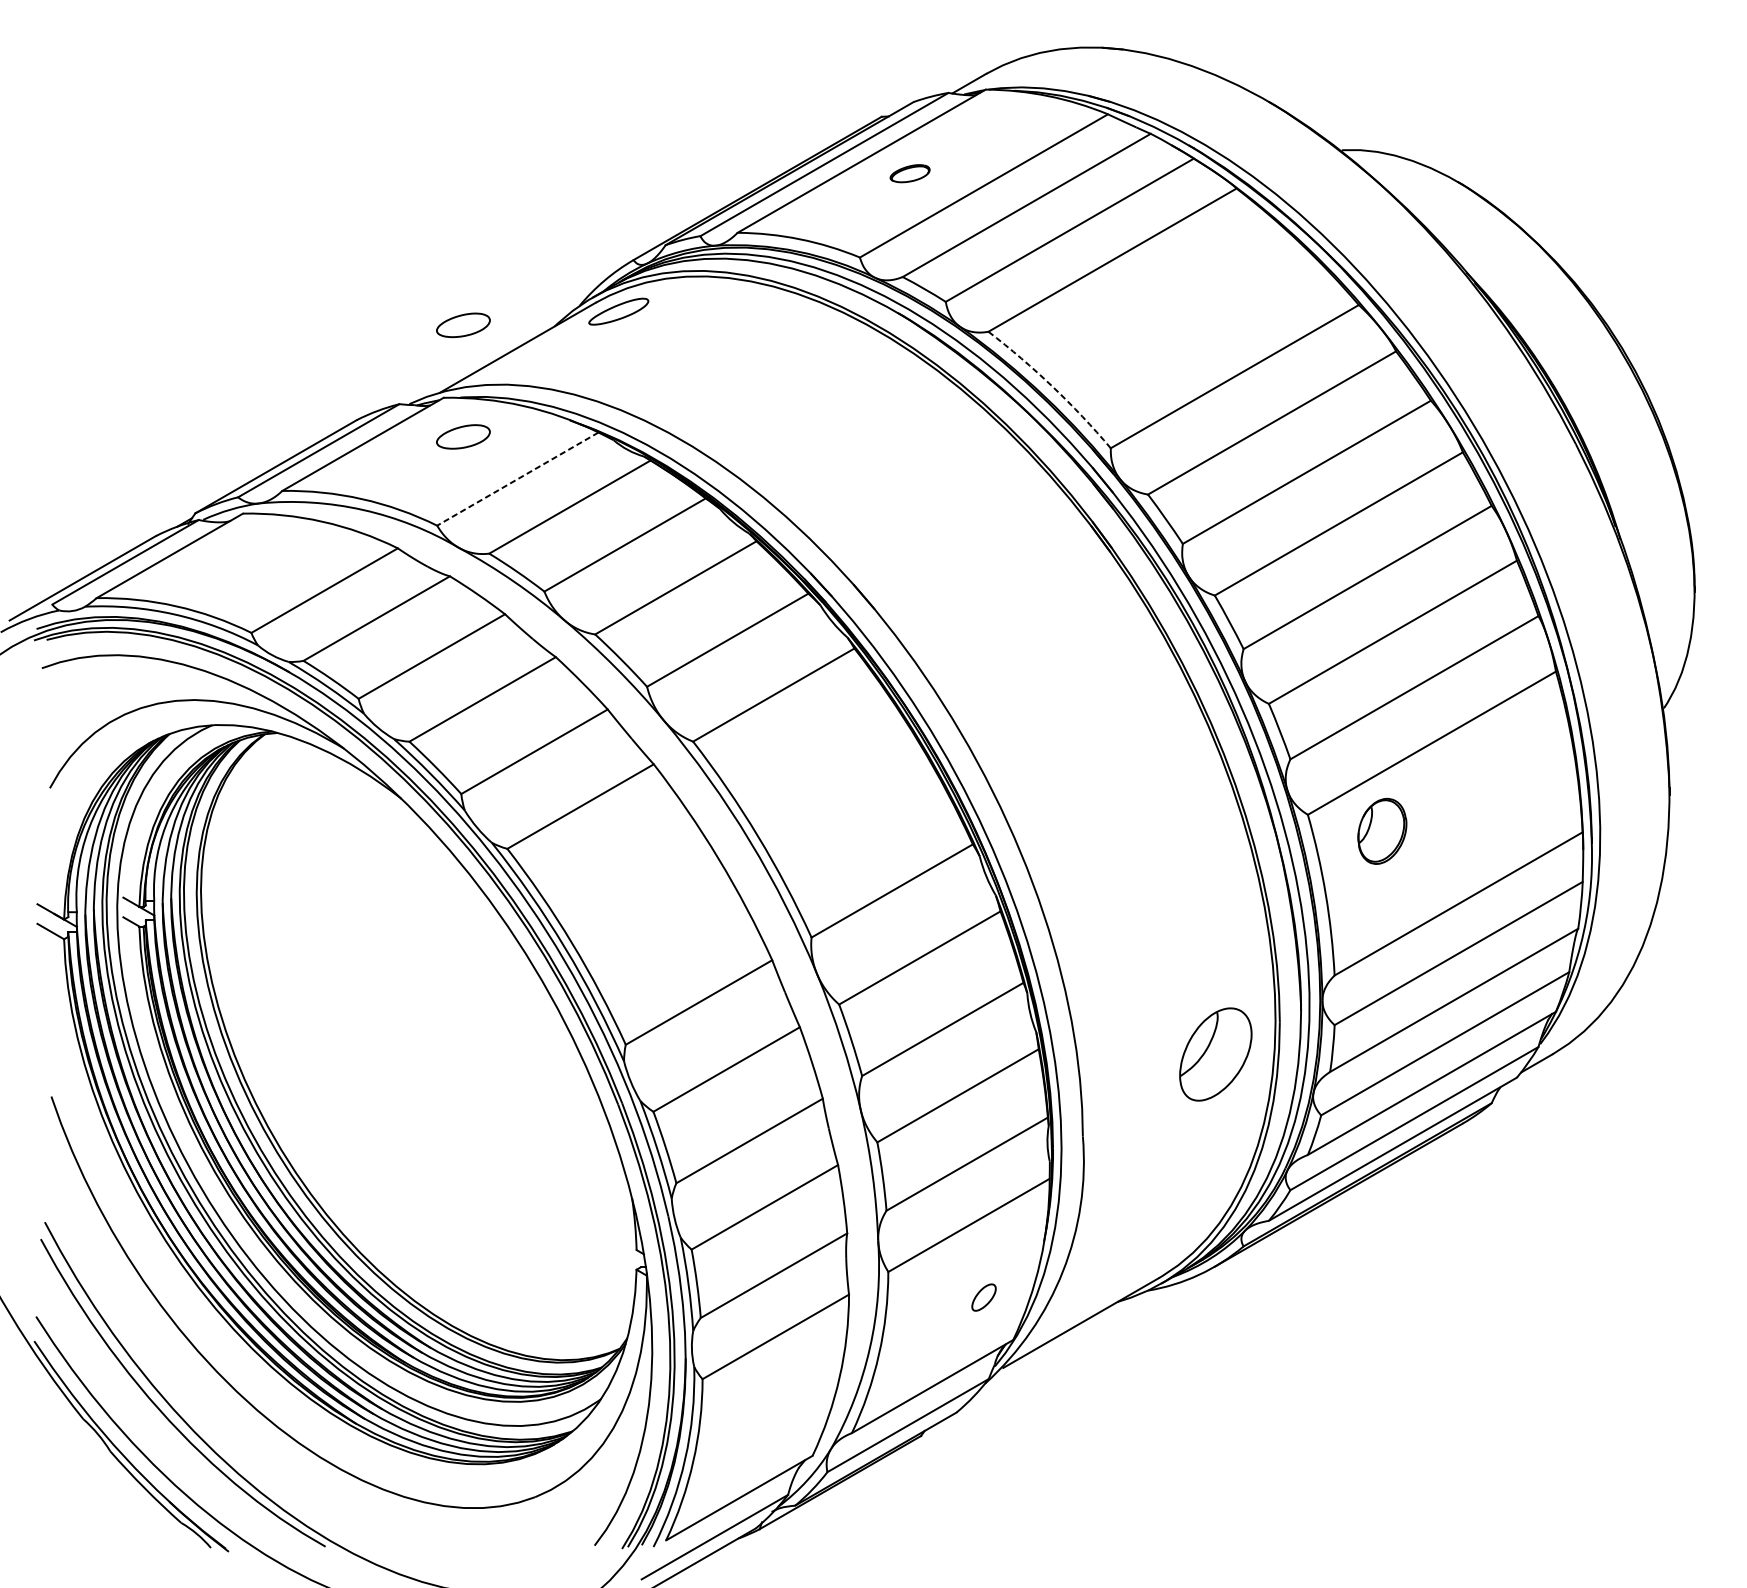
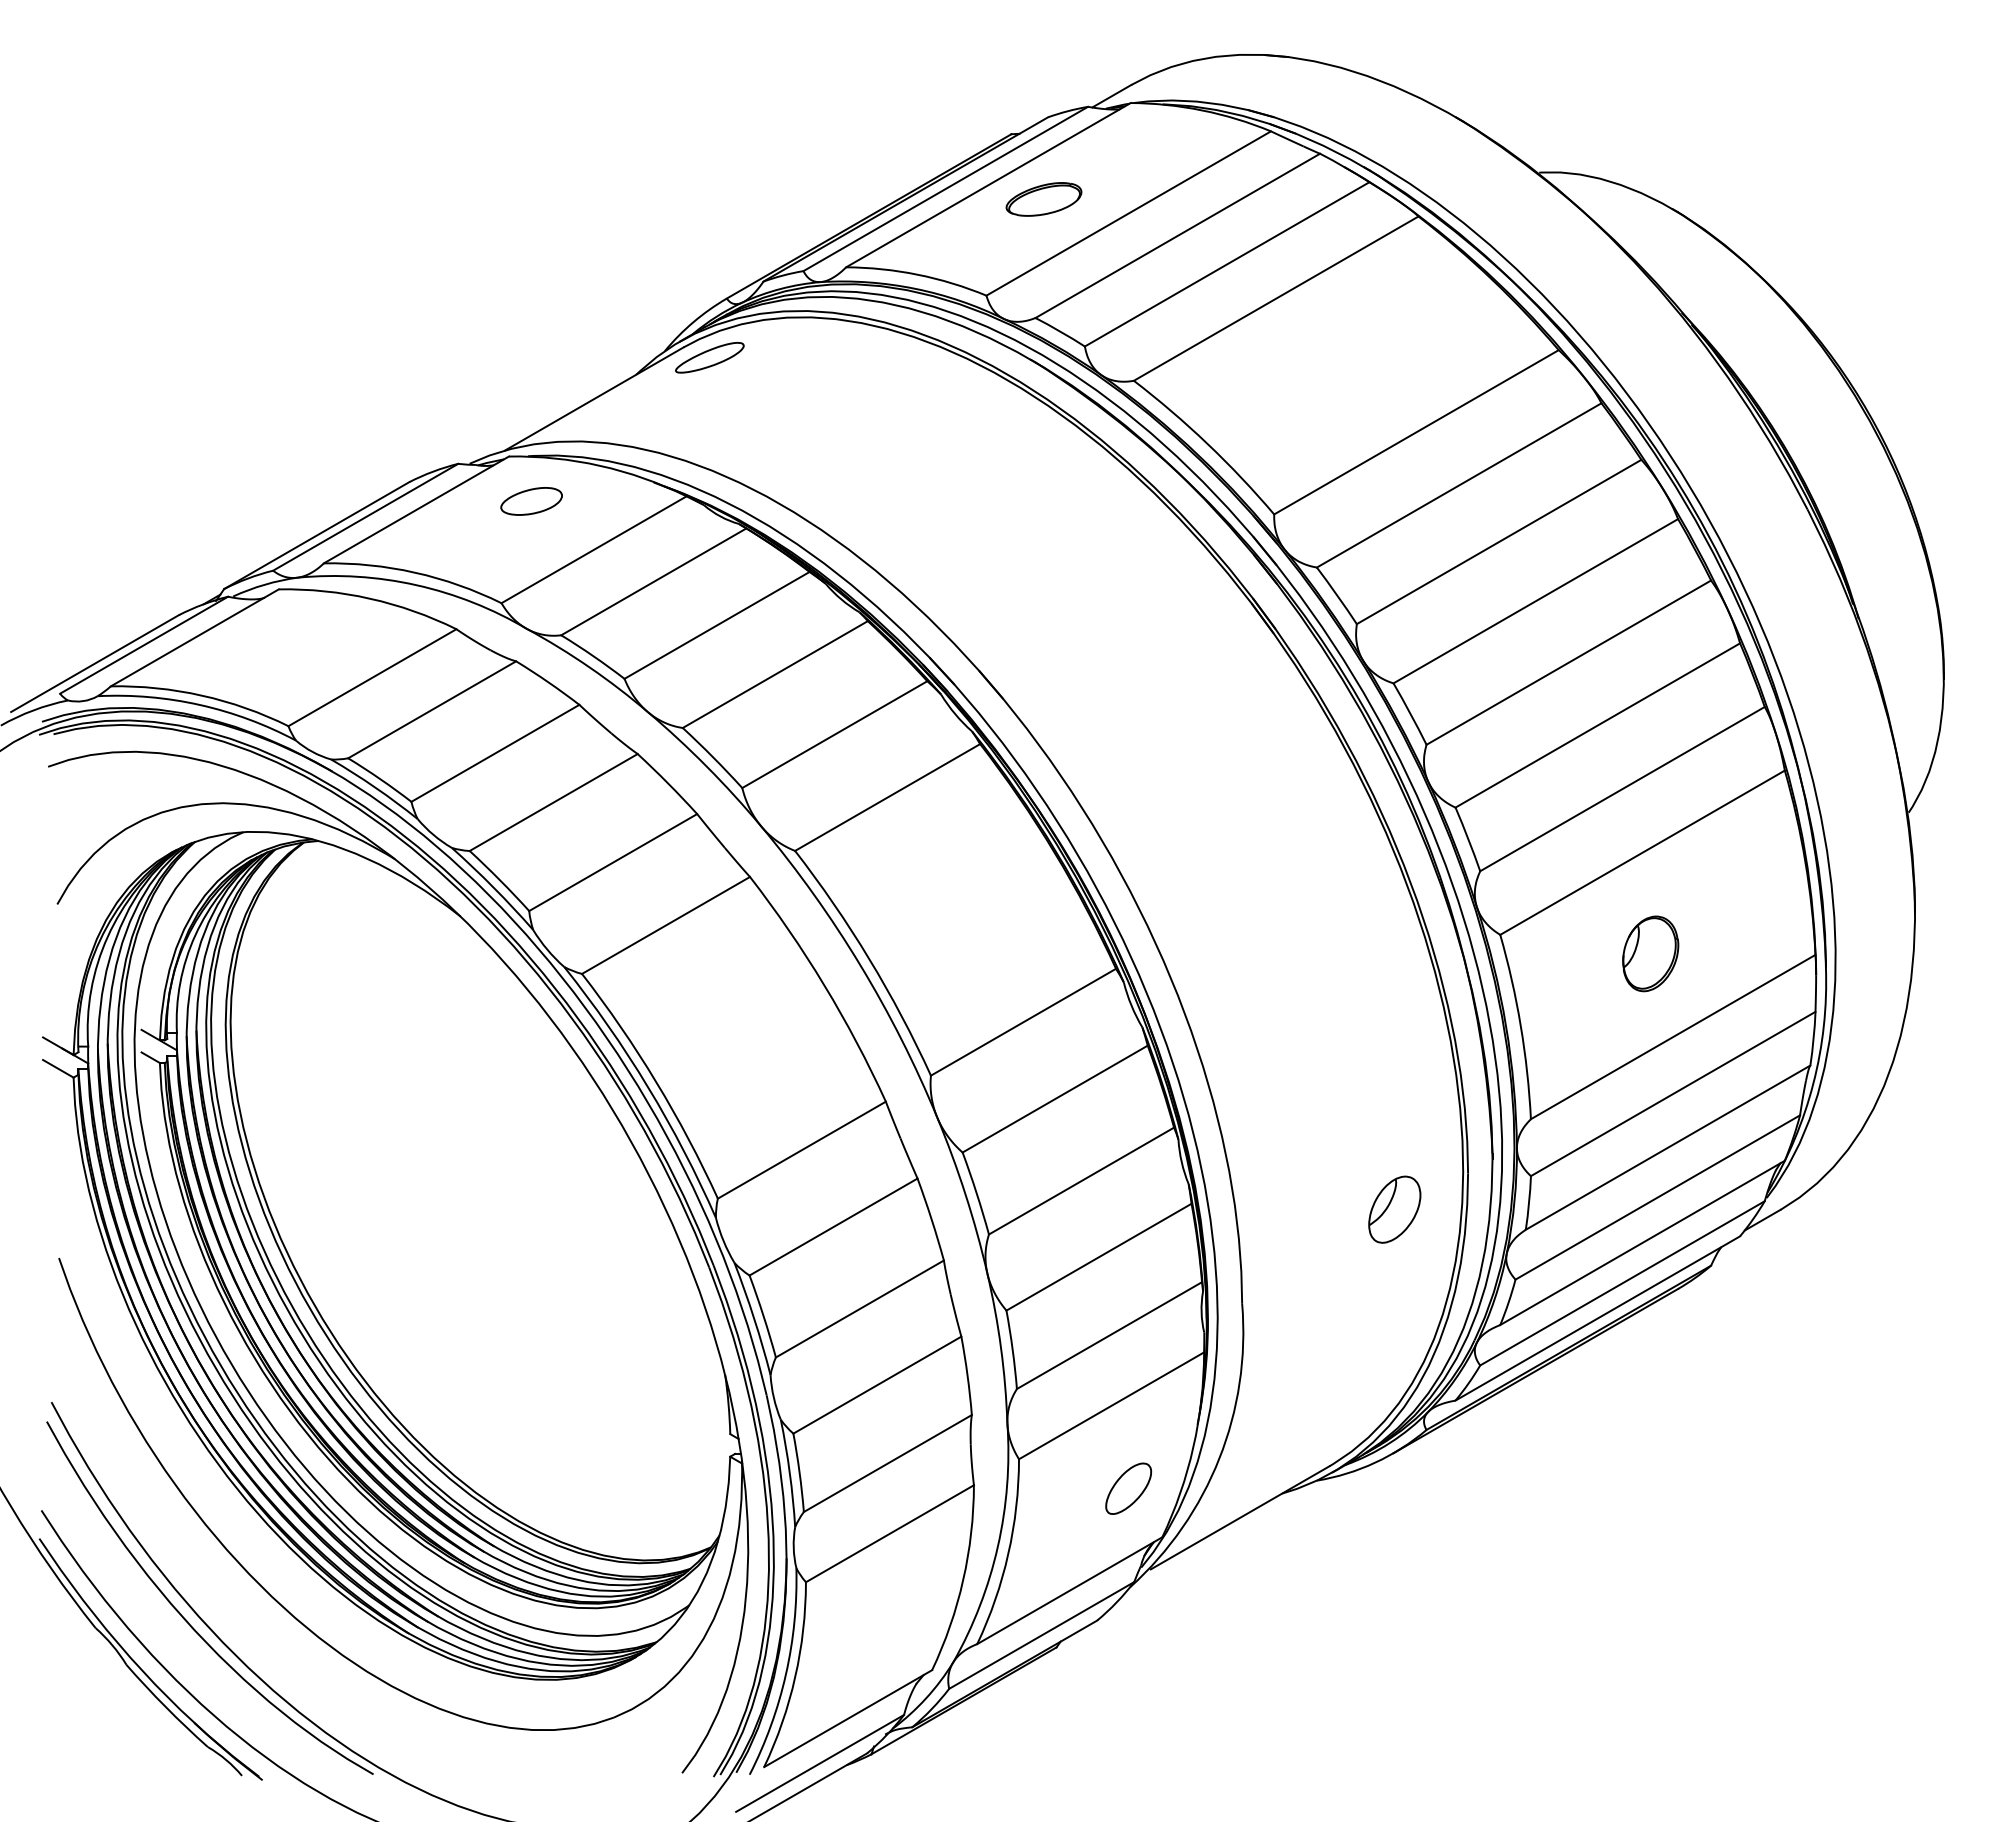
part: (909, 173) -> (1043, 199), size x1.67
part: (463, 325) -> (531, 373), removed
arc: (1052, 386) -> (1207, 443), dashed -> solid
line: (518, 478) -> (594, 549), dashed -> solid
part: (1382, 831) -> (1650, 953), moved
part: (1215, 1054) -> (1394, 1209), size x0.62
part: (983, 1297) -> (1128, 1488), size x1.67

